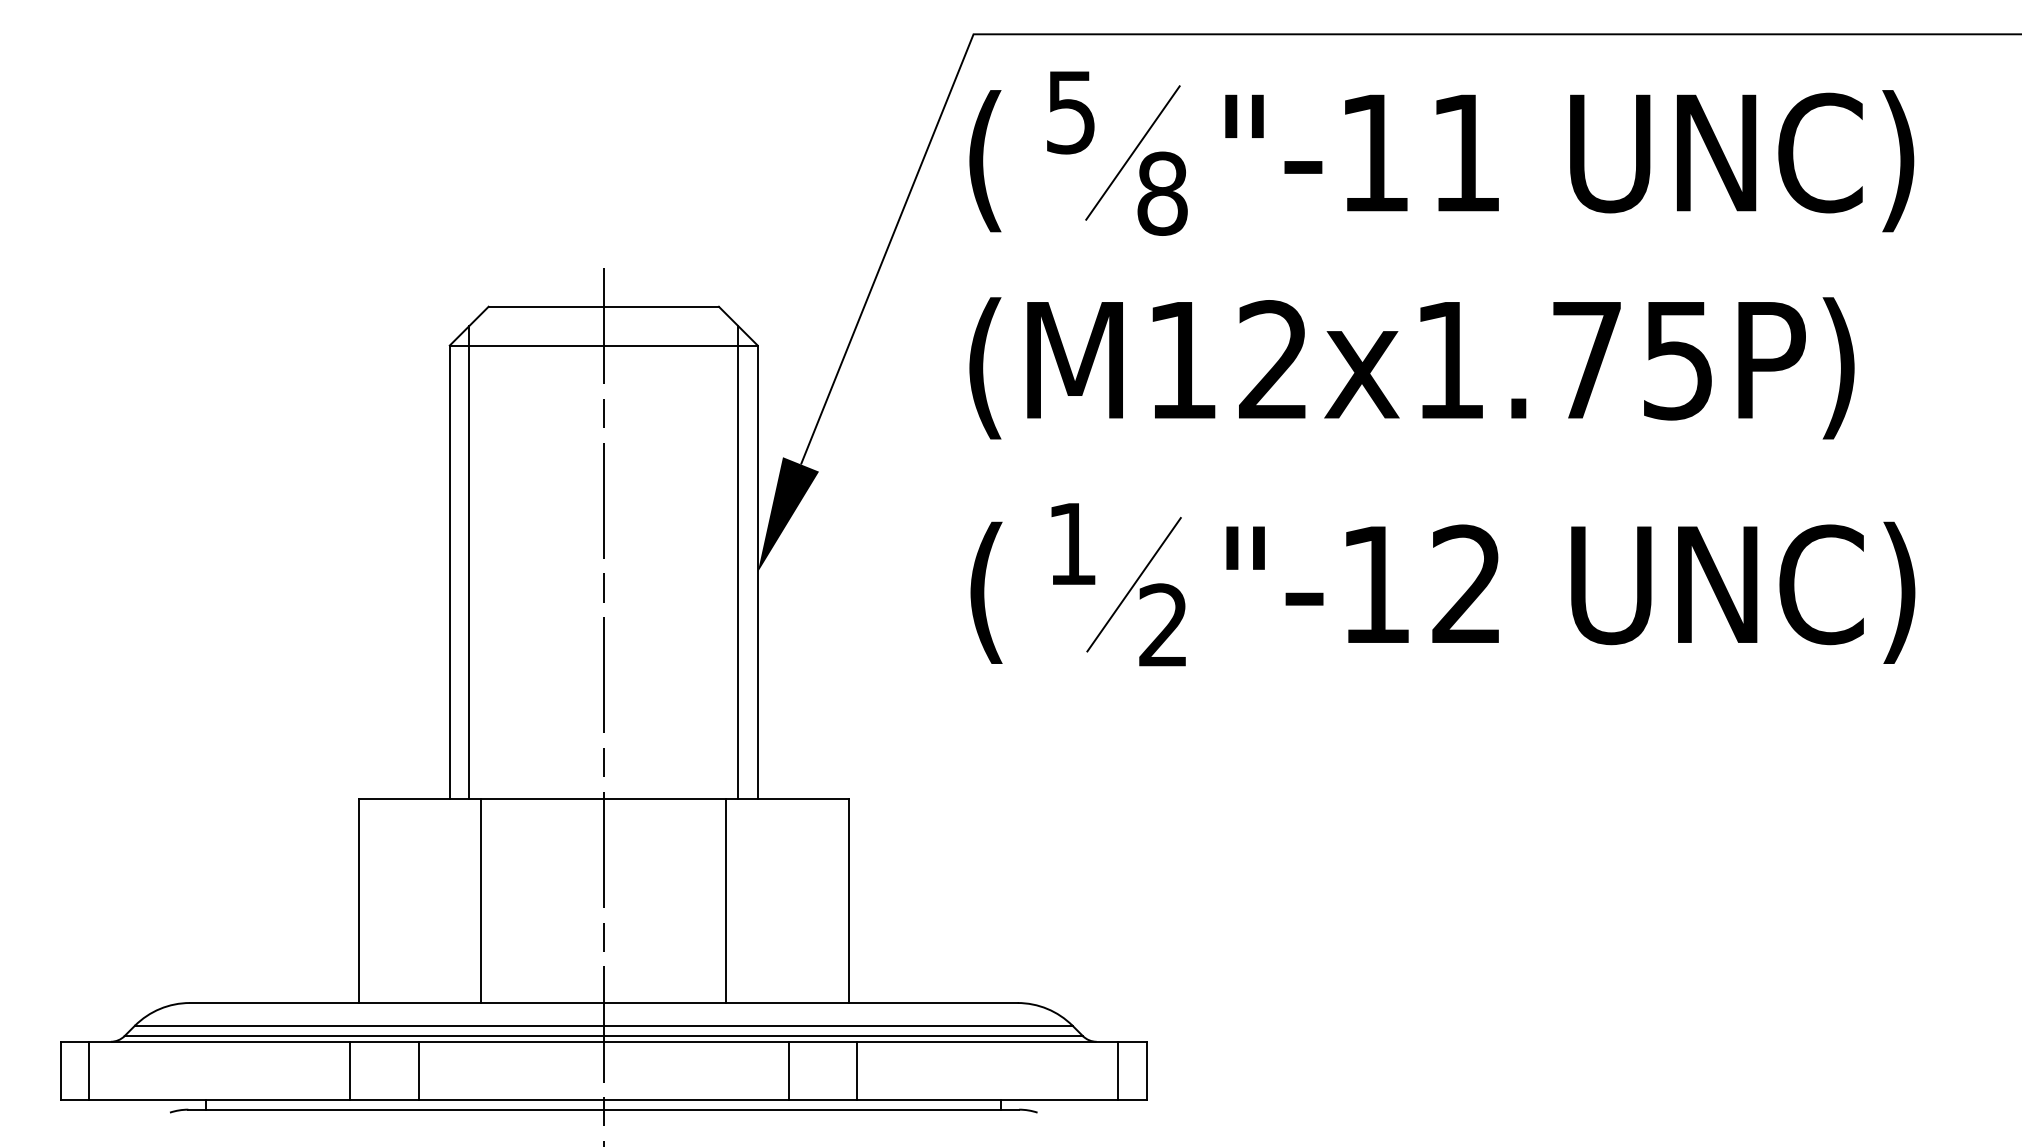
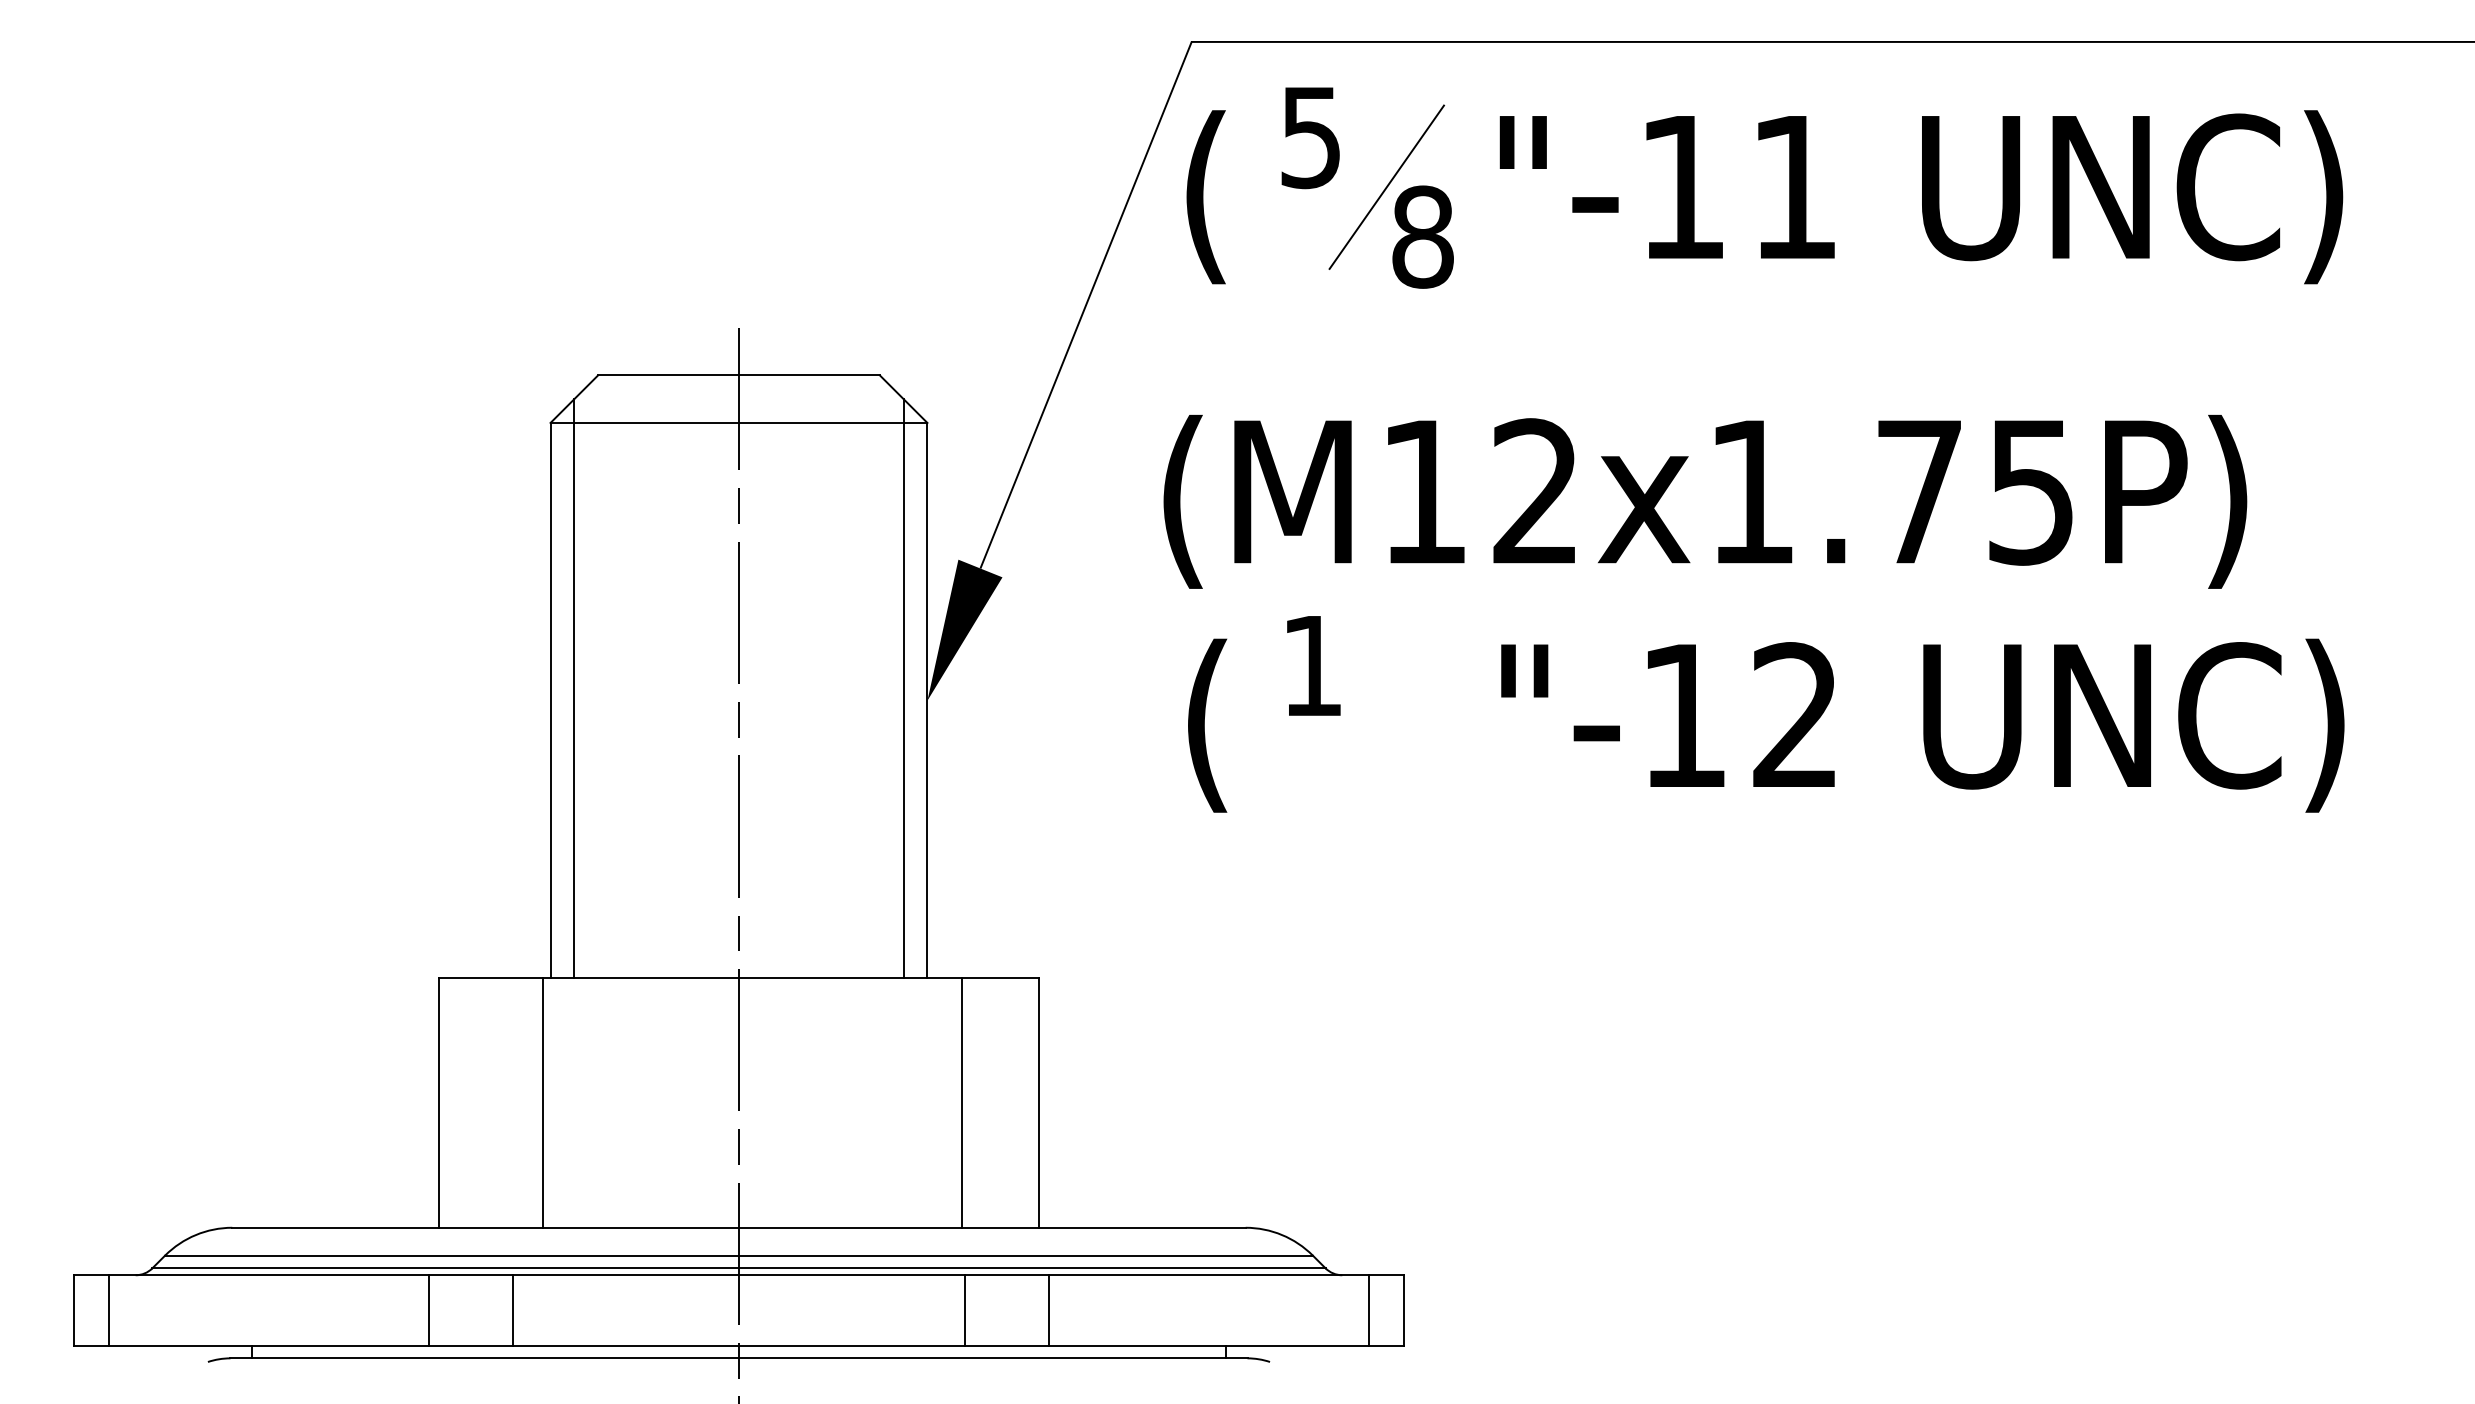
text: (1412, 368) -> (1705, 501), moved
part: (1135, 591) -> (1390, 724), removed
line: (480, 900) -> (542, 1102), moved
line: (726, 900) -> (962, 1102), moved

